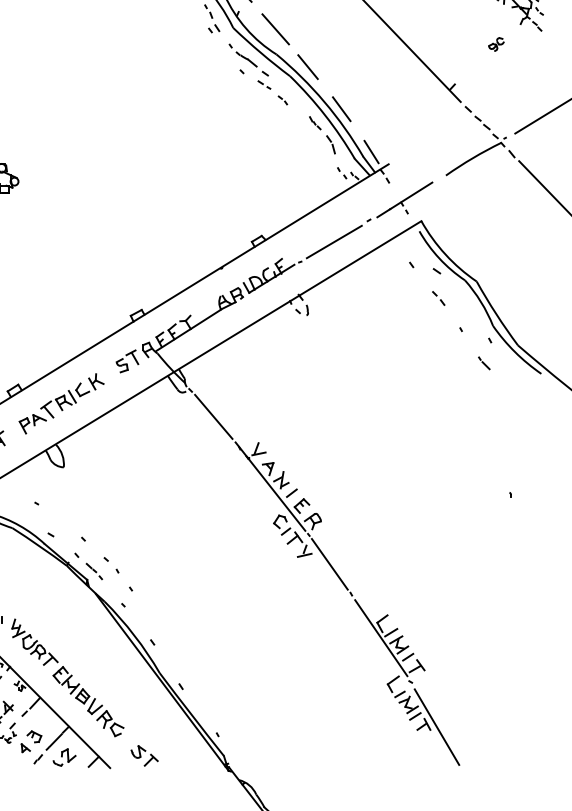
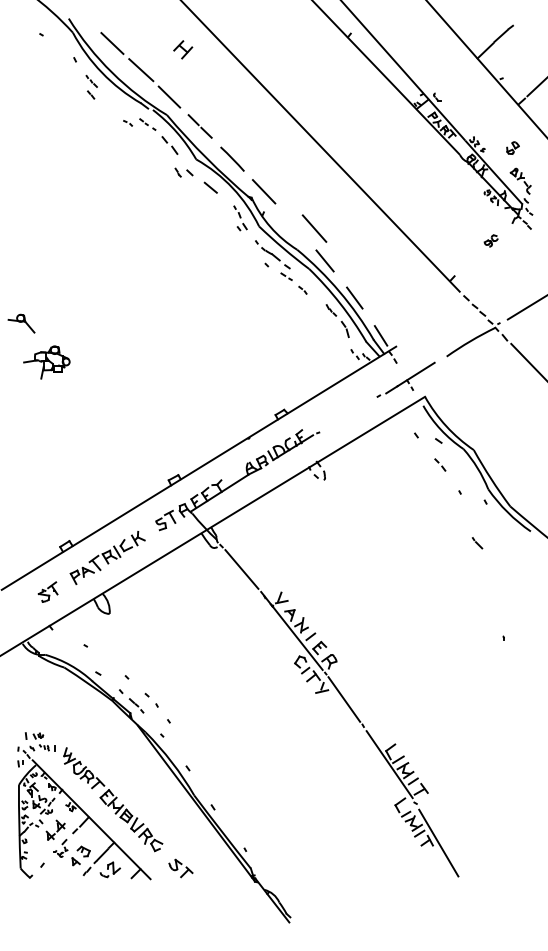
line: (275, 29) -> (314, 228), moved
line: (334, 241) -> (348, 414), removed
line: (484, 363) -> (477, 543), moved

